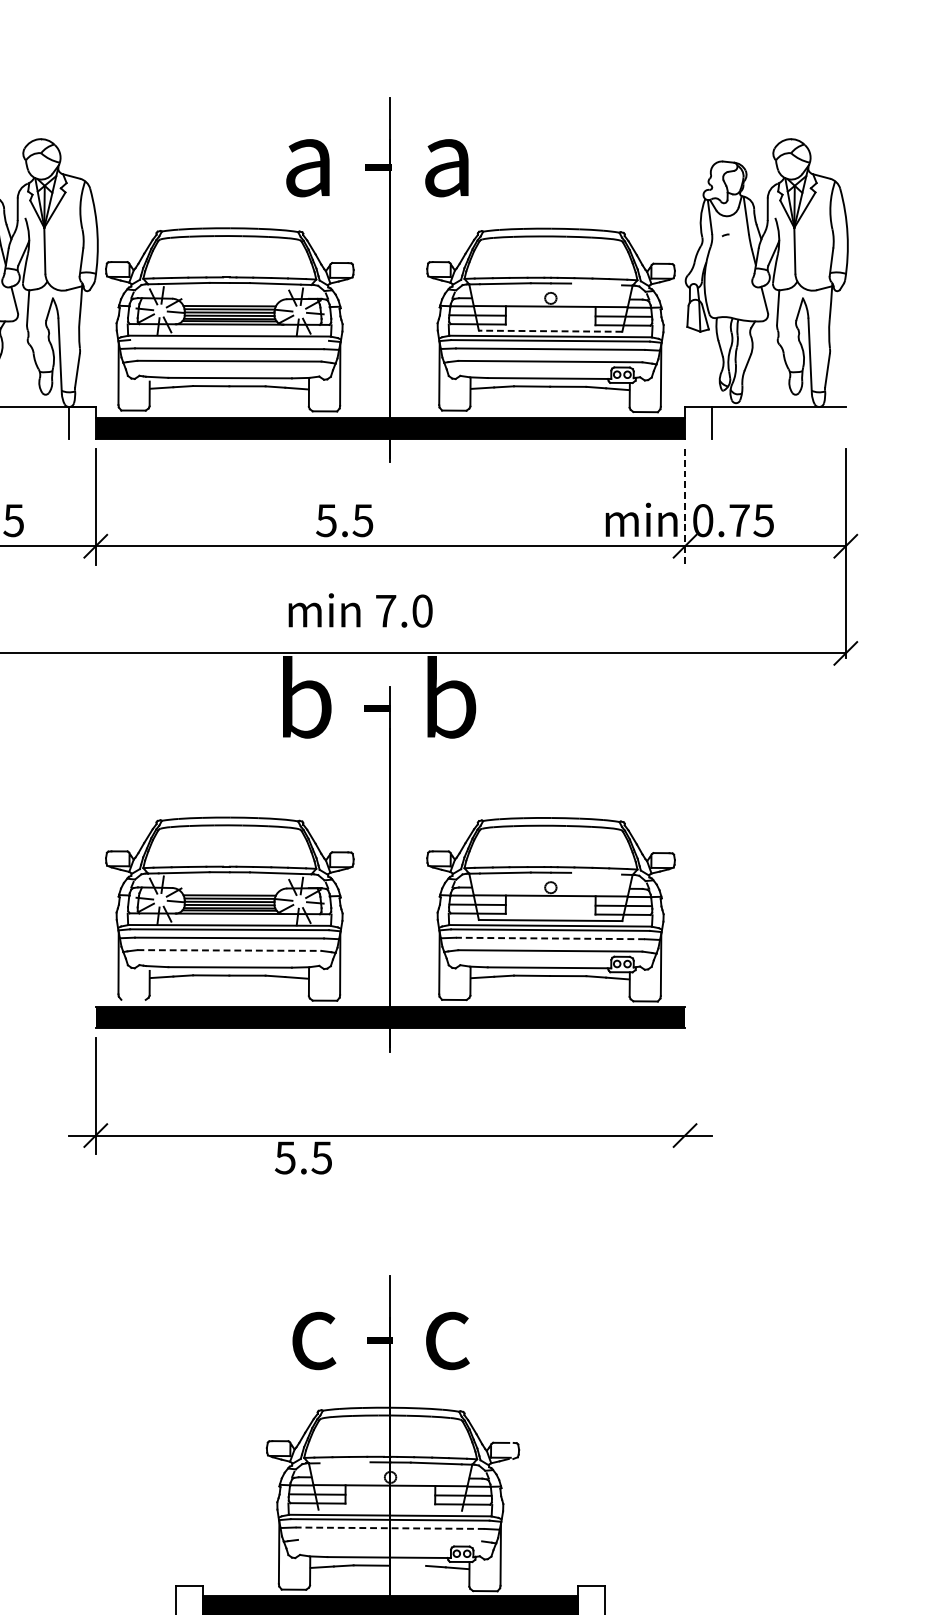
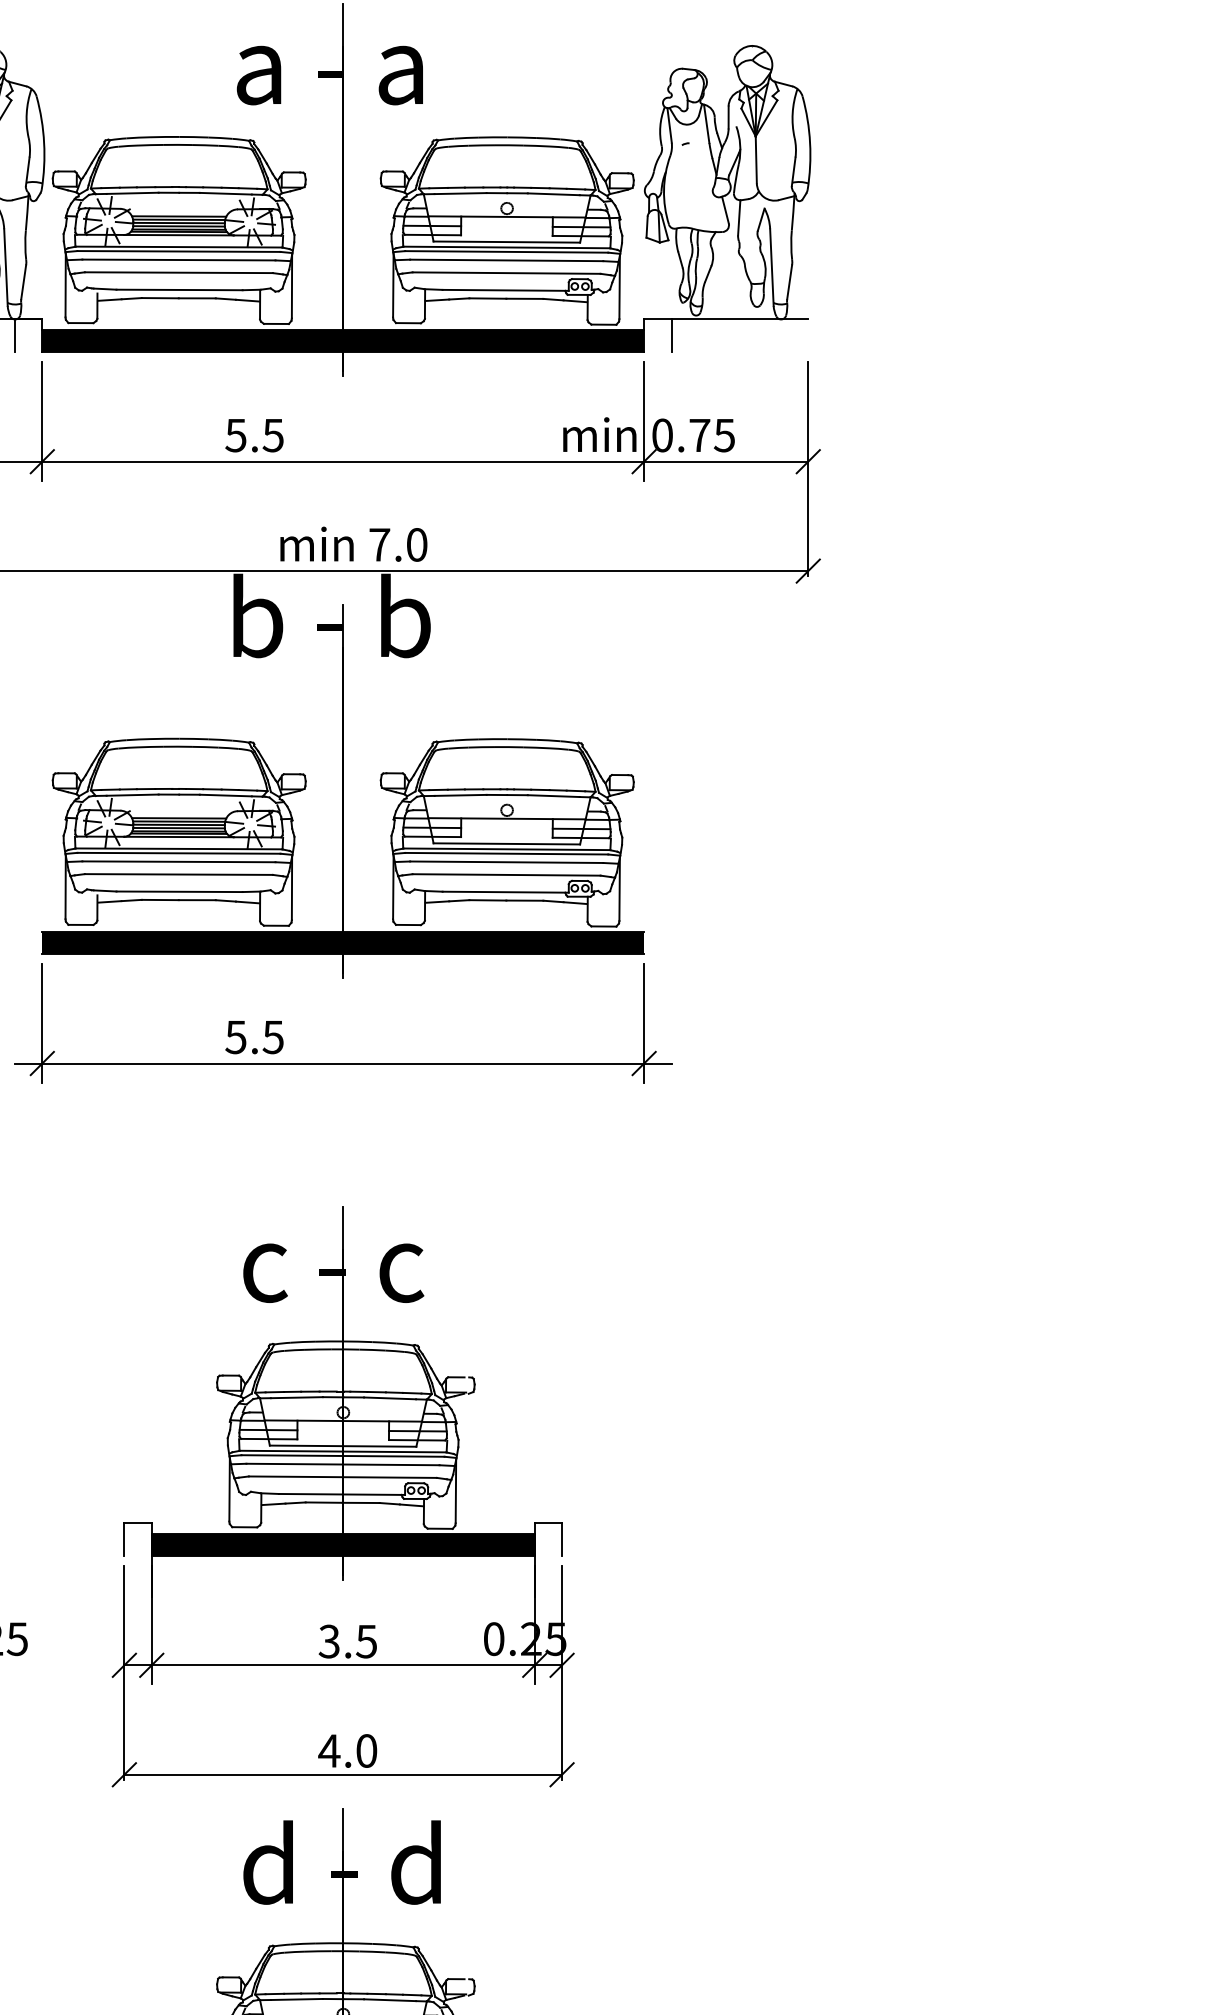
line: (596, 284) -> (553, 194), added
line: (550, 331) -> (506, 242), dashed -> solid
line: (229, 340) -> (178, 251), added
line: (685, 507) -> (644, 422), dashed -> solid
text: (344, 520) -> (254, 435), moved
text: (360, 609) -> (353, 543), moved
line: (596, 874) -> (553, 796), added
line: (550, 938) -> (506, 862), dashed -> solid
line: (230, 950) -> (179, 874), dashed -> solid
line: (133, 999) -> (80, 924), added
line: (685, 1096) -> (644, 1023), added
text: (303, 1158) -> (254, 1037), moved
line: (344, 1462) -> (296, 1397), added
line: (389, 1509) -> (342, 1445), added
line: (389, 1528) -> (342, 1464), dashed -> solid
line: (389, 1539) -> (342, 1476), added
line: (407, 1565) -> (360, 1502), added

